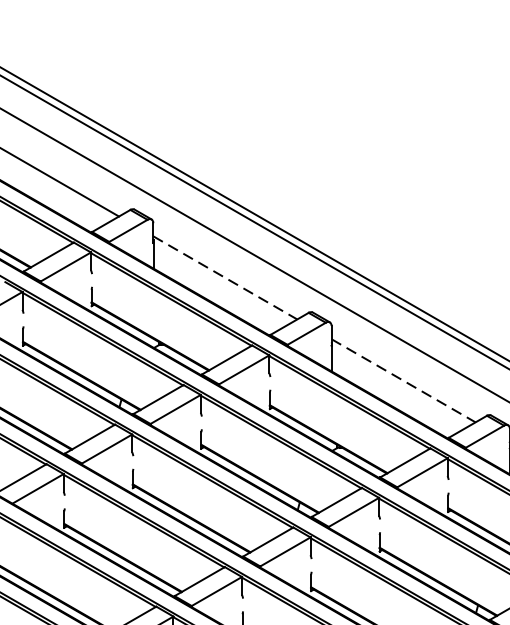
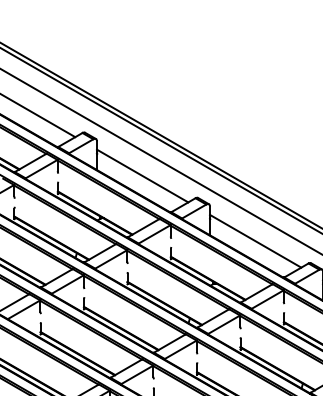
line: (225, 278) -> (142, 176), dashed -> solid
line: (403, 381) -> (255, 241), dashed -> solid

